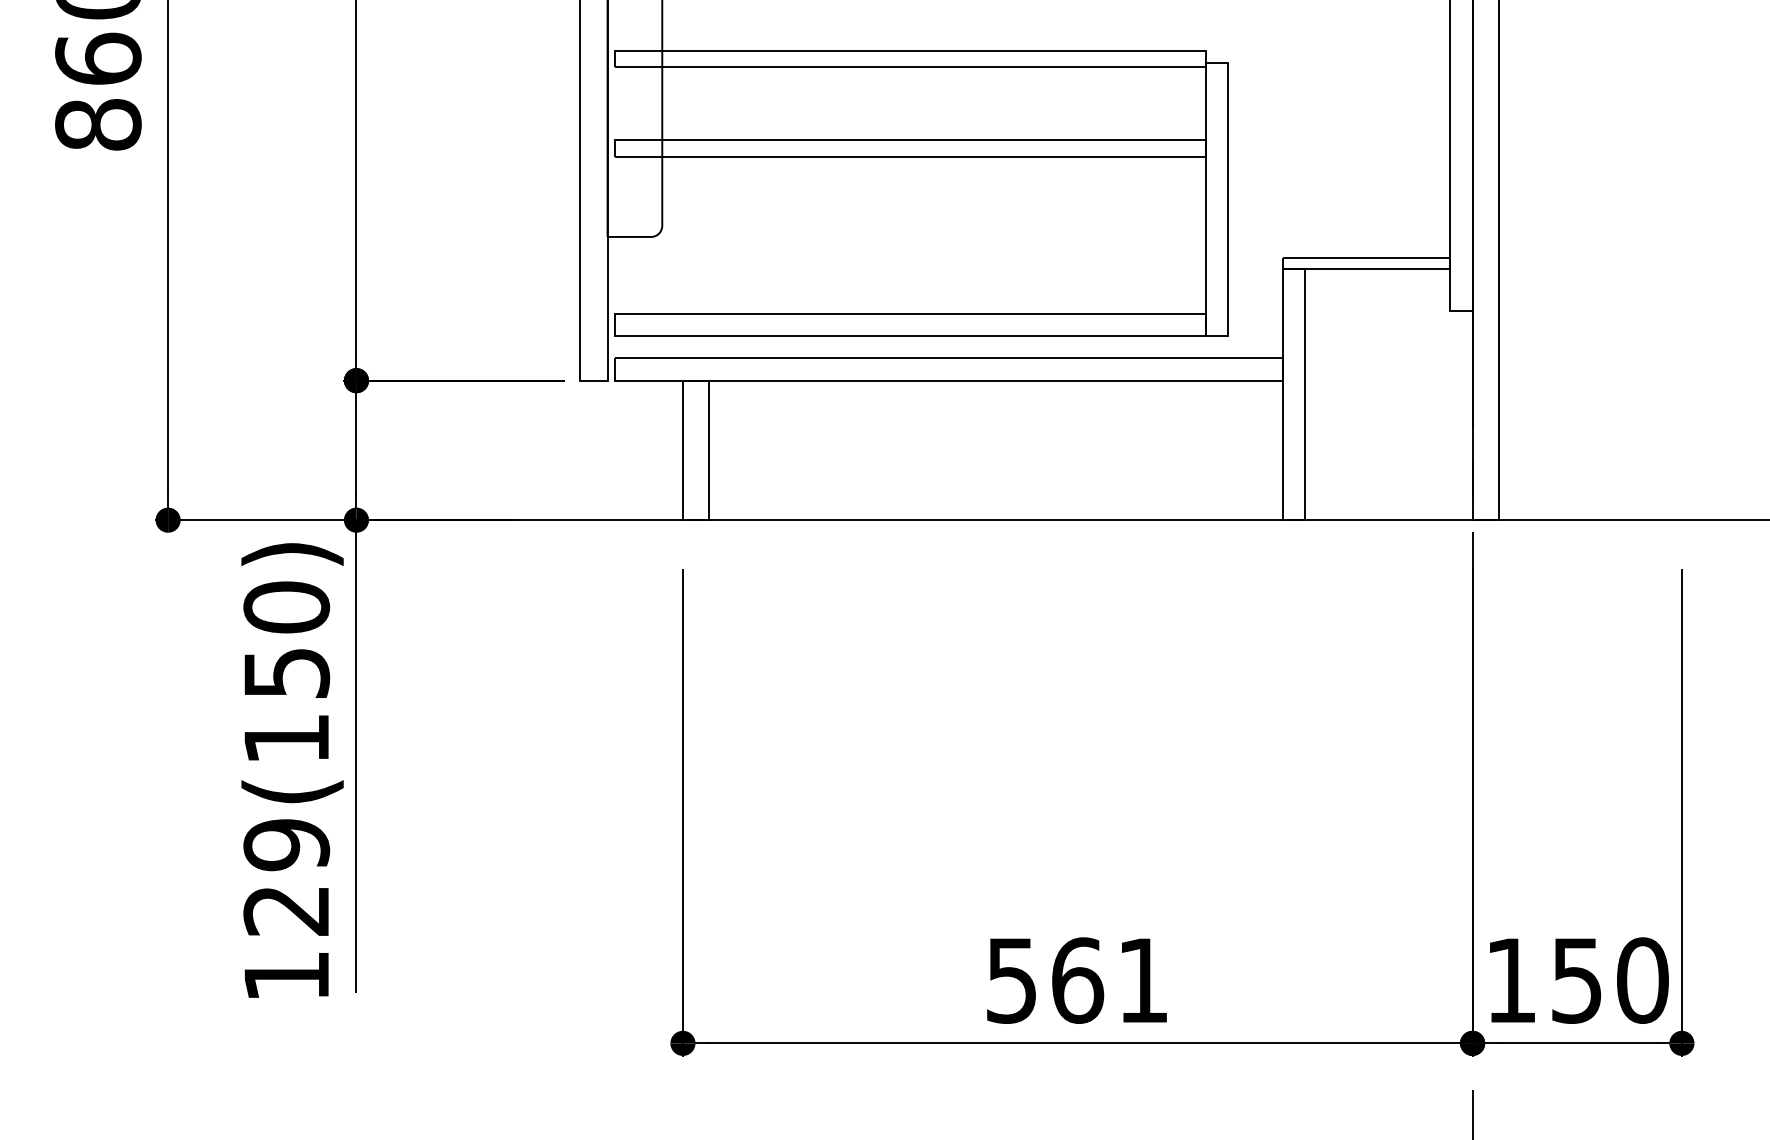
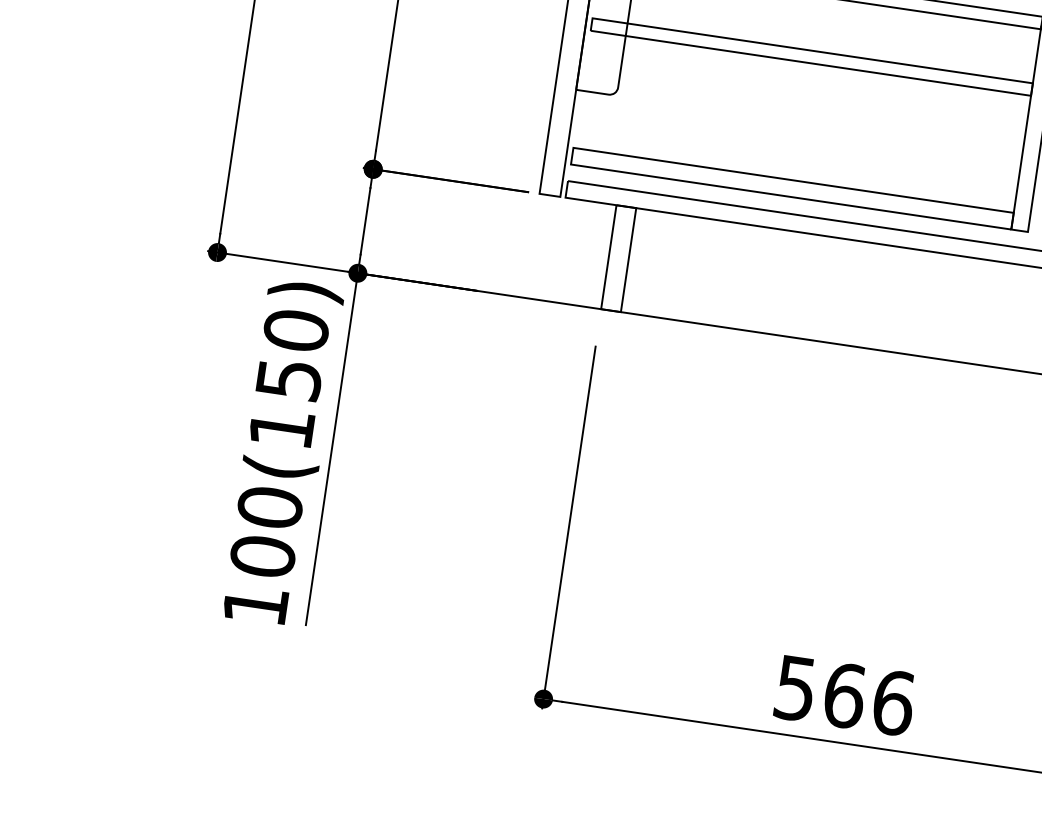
text: (286, 877) -> (266, 531), 129(150) -> 100(150)
text: (1143, 980) -> (893, 702), 561 -> 566

